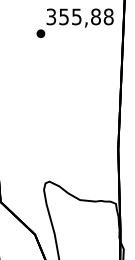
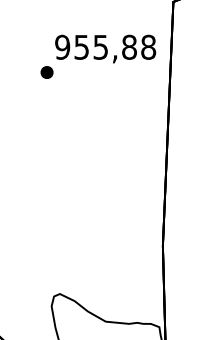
text: (51, 16) -> (62, 46), 355,88 -> 955,88

